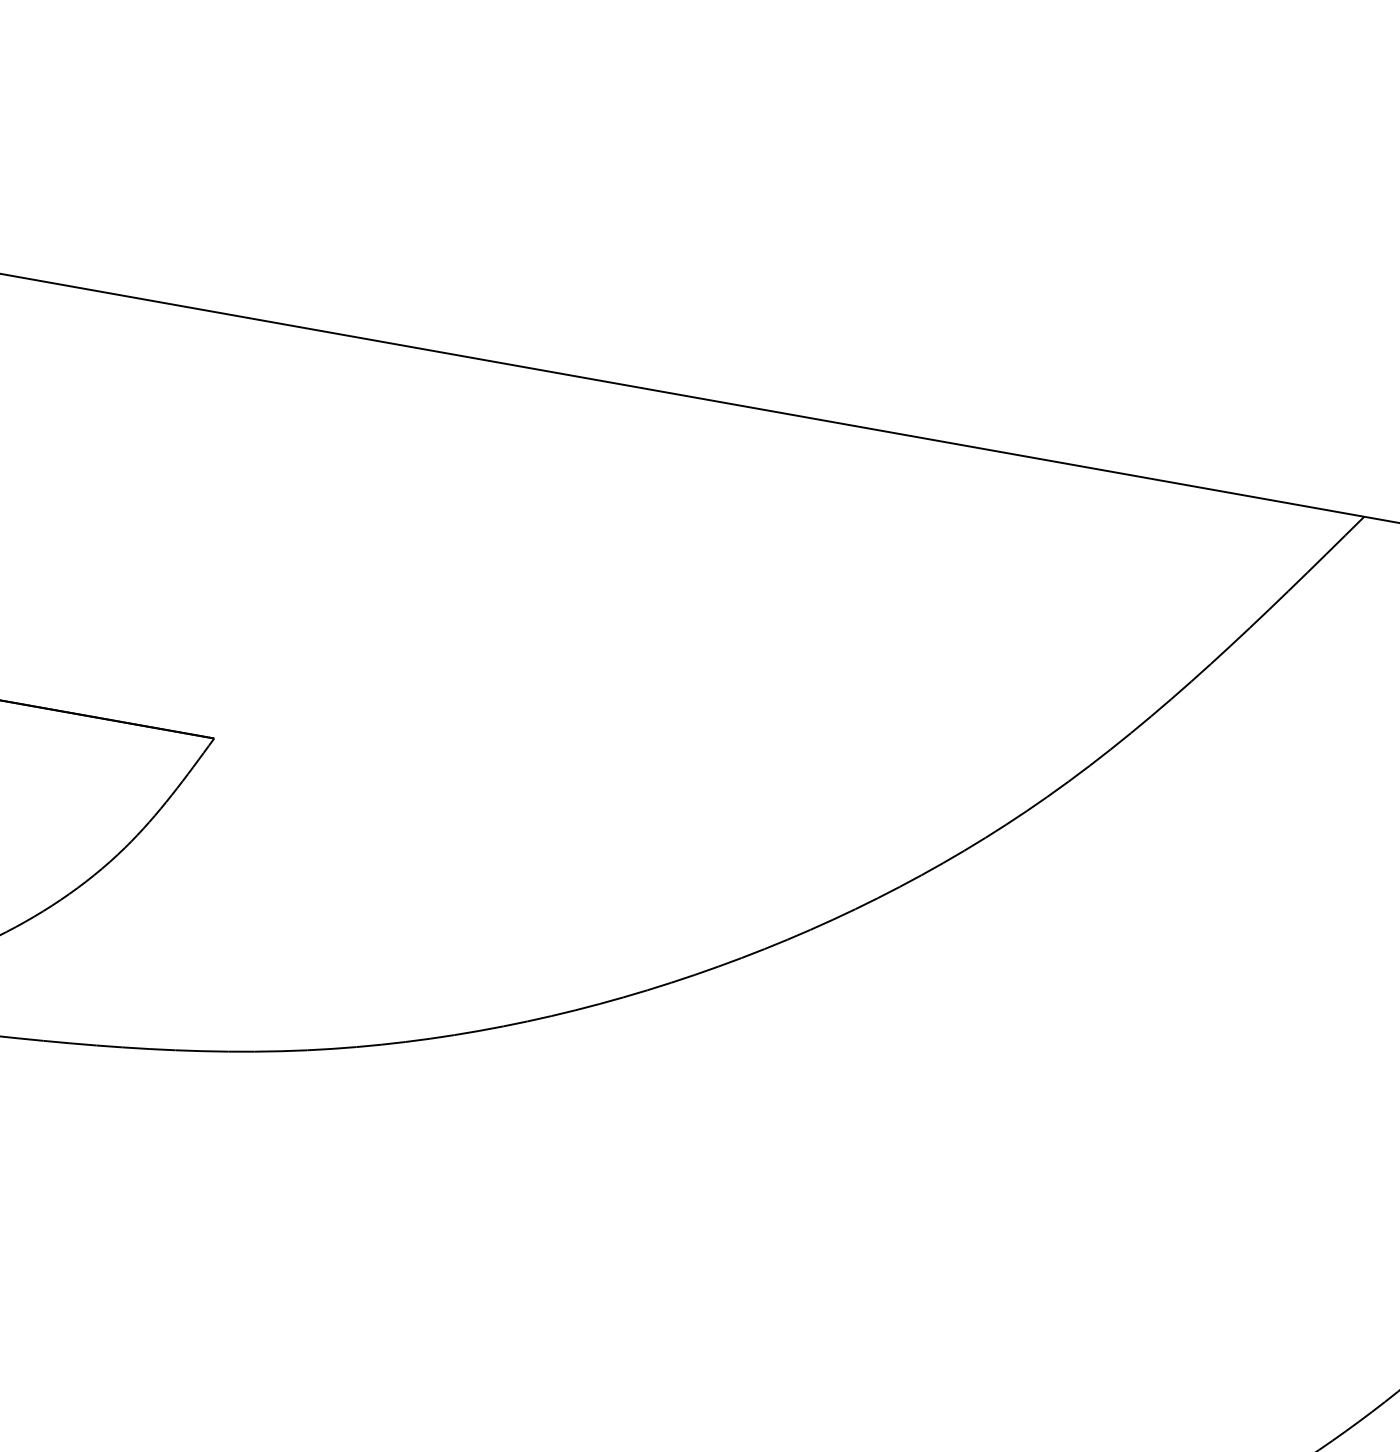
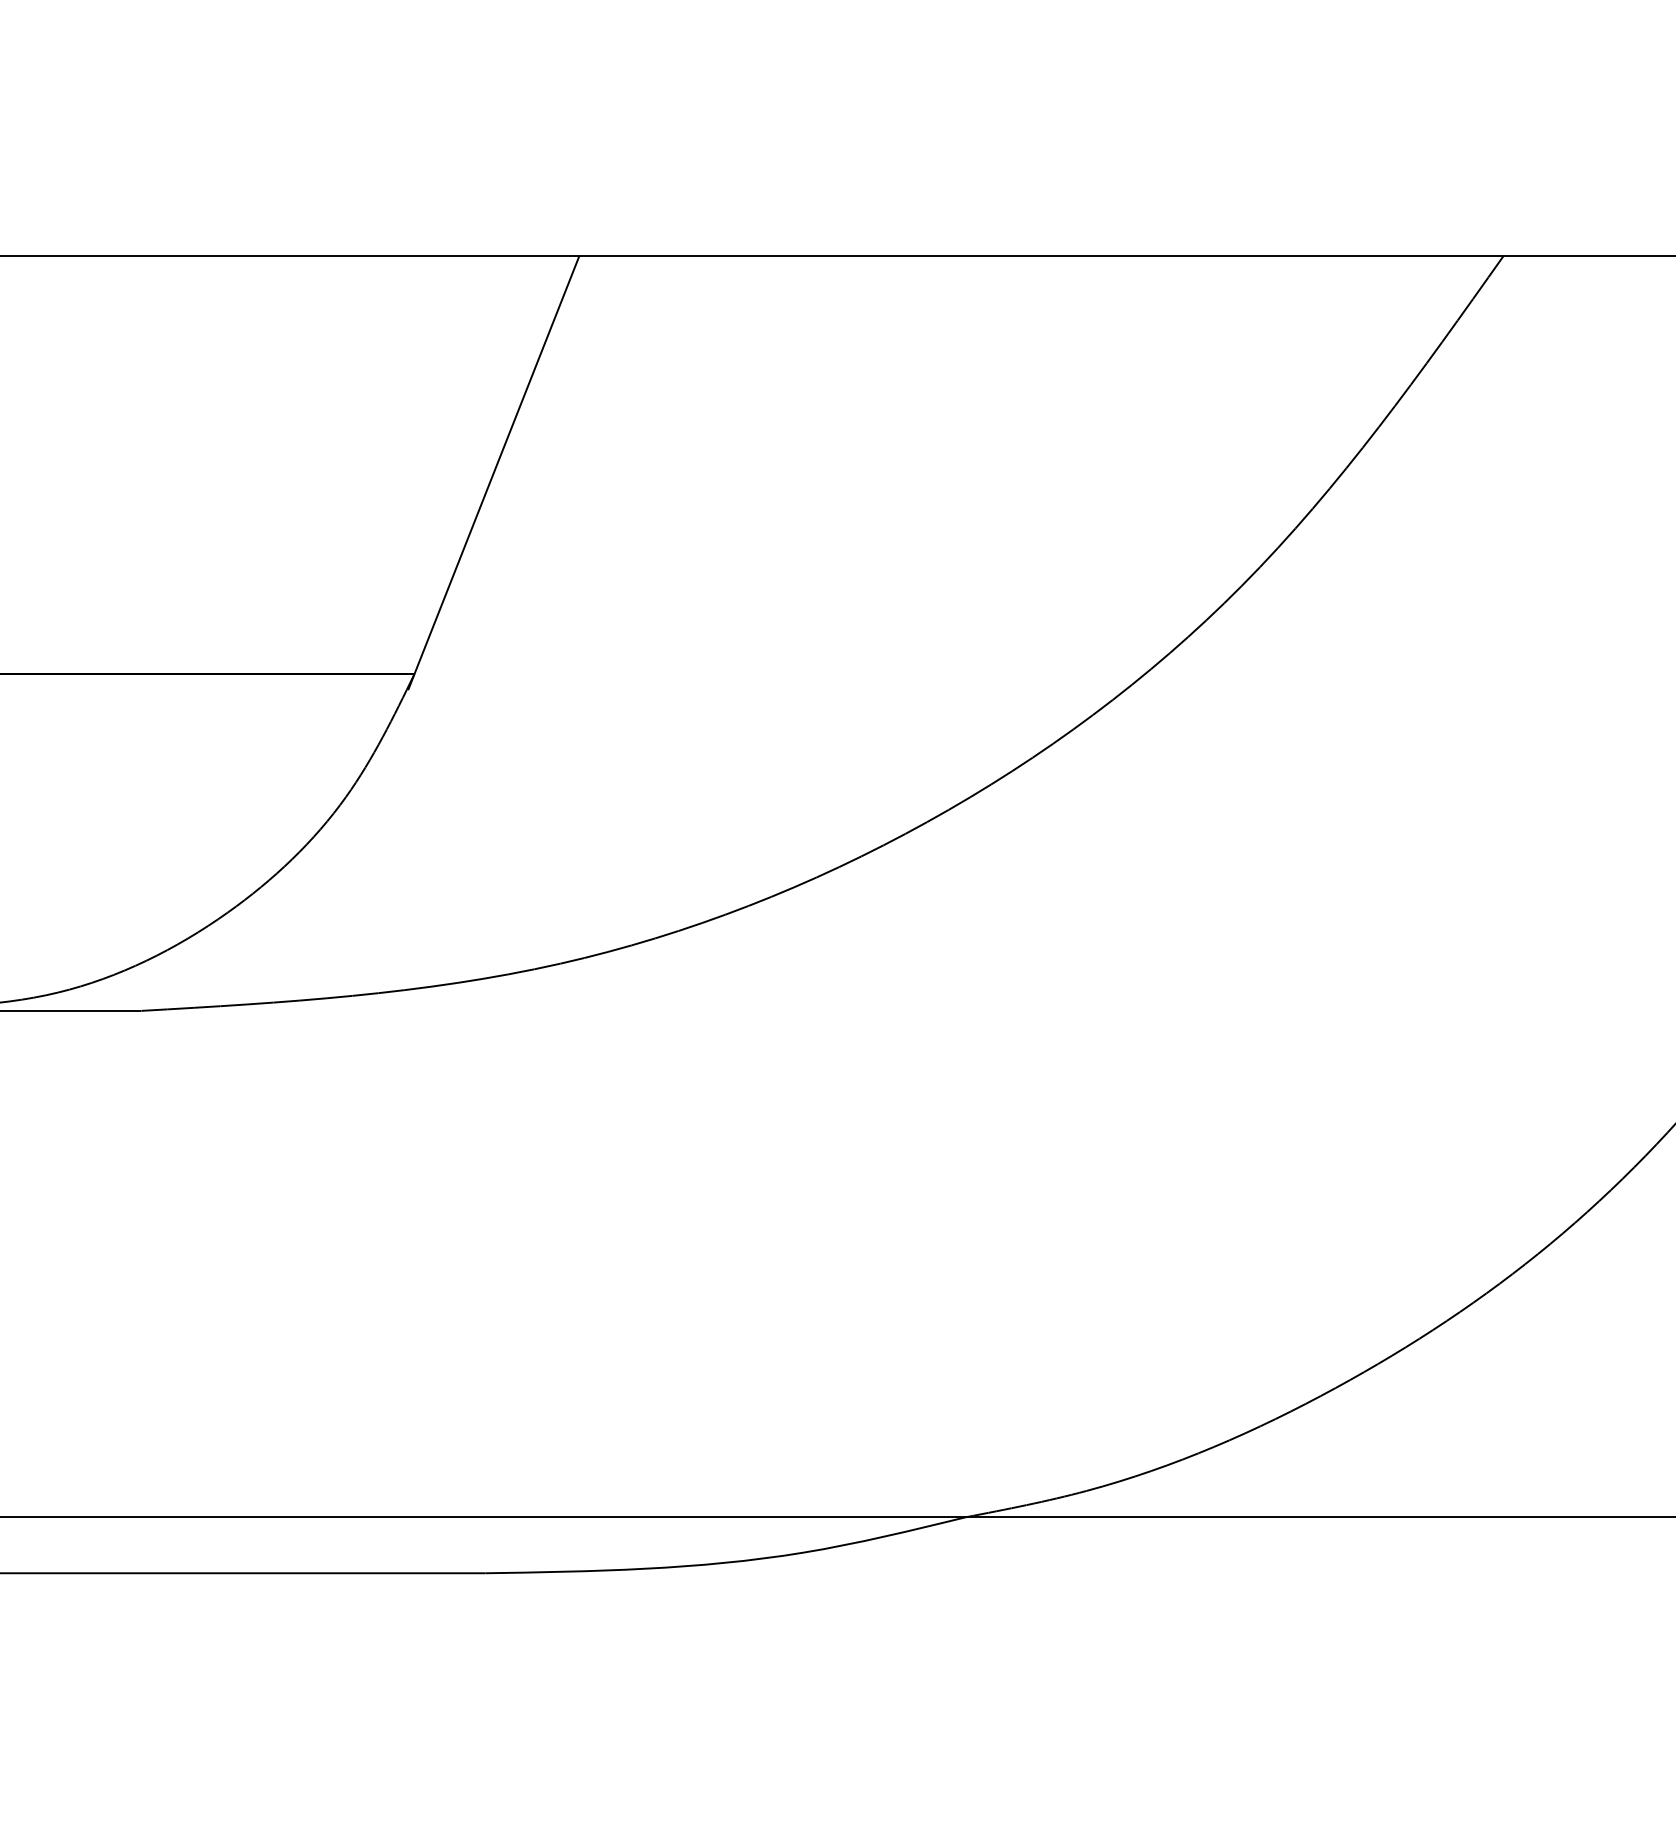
line: (327, 553) -> (493, 472), added

